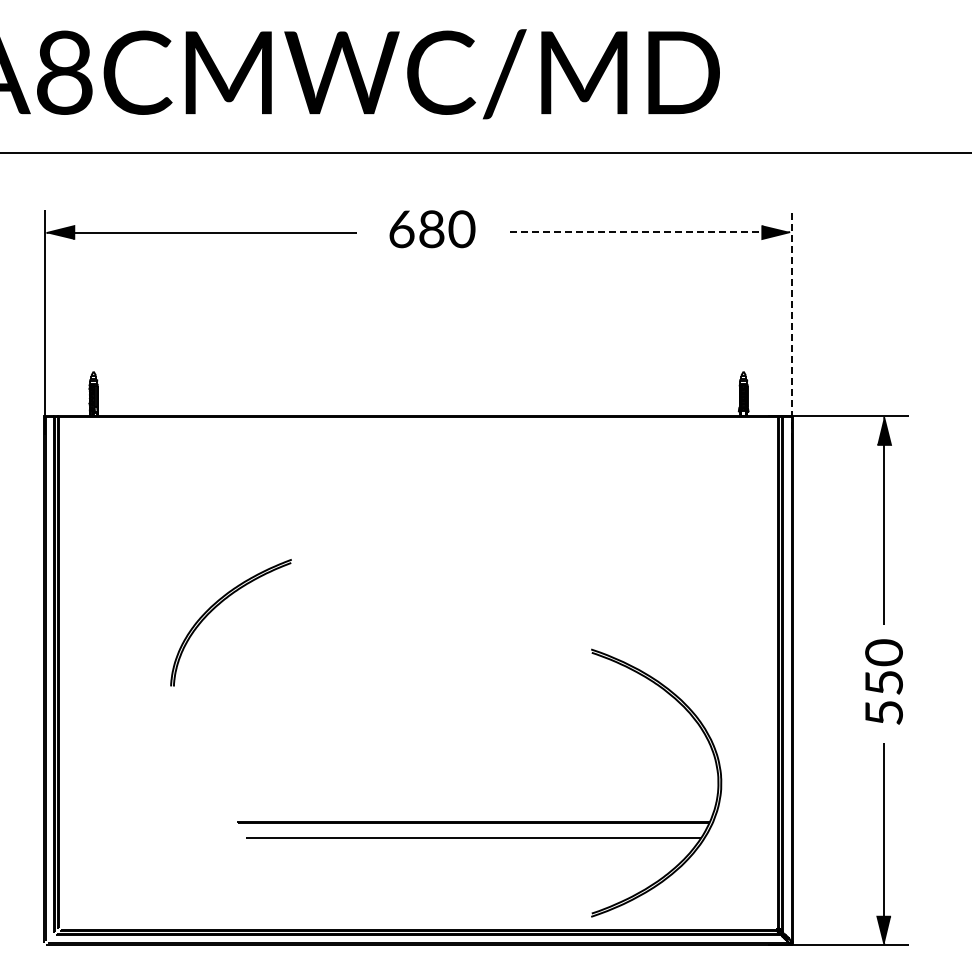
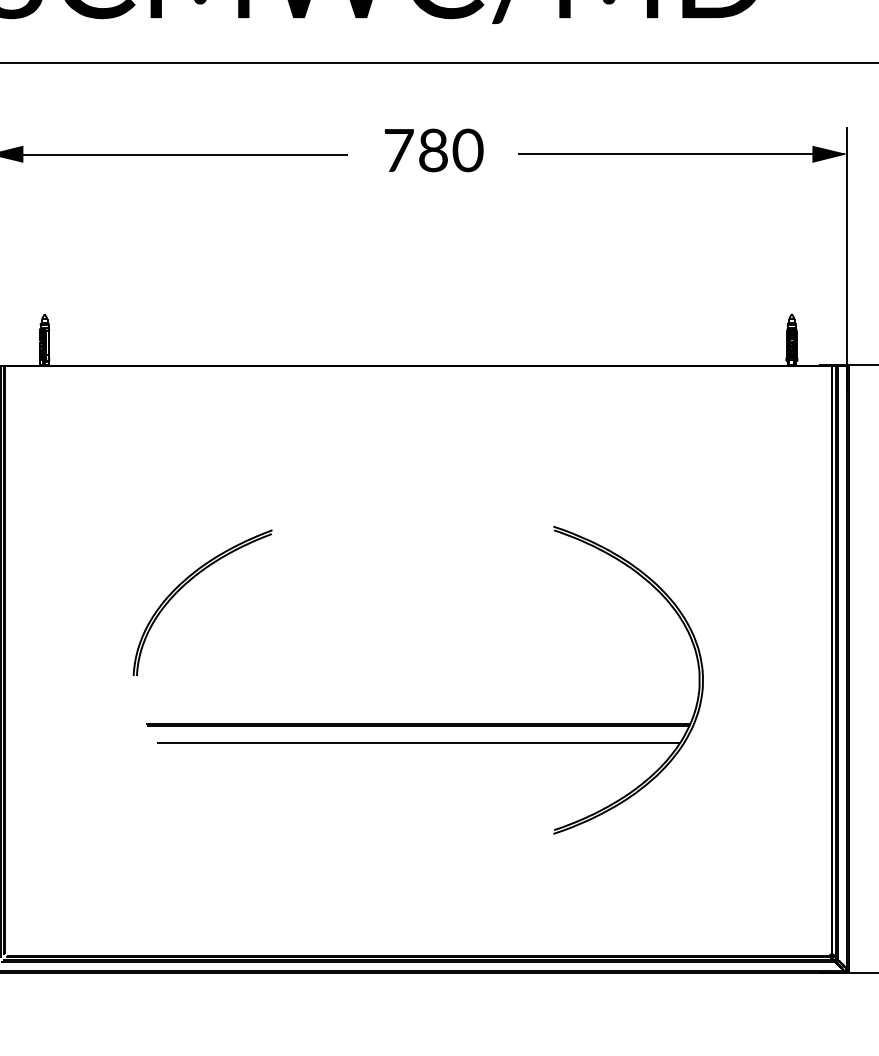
text: (401, 229) -> (398, 150), 680 -> 780
line: (637, 232) -> (669, 154), dashed -> solid
line: (791, 323) -> (846, 258), dashed -> solid
part: (479, 821) -> (425, 724), moved

